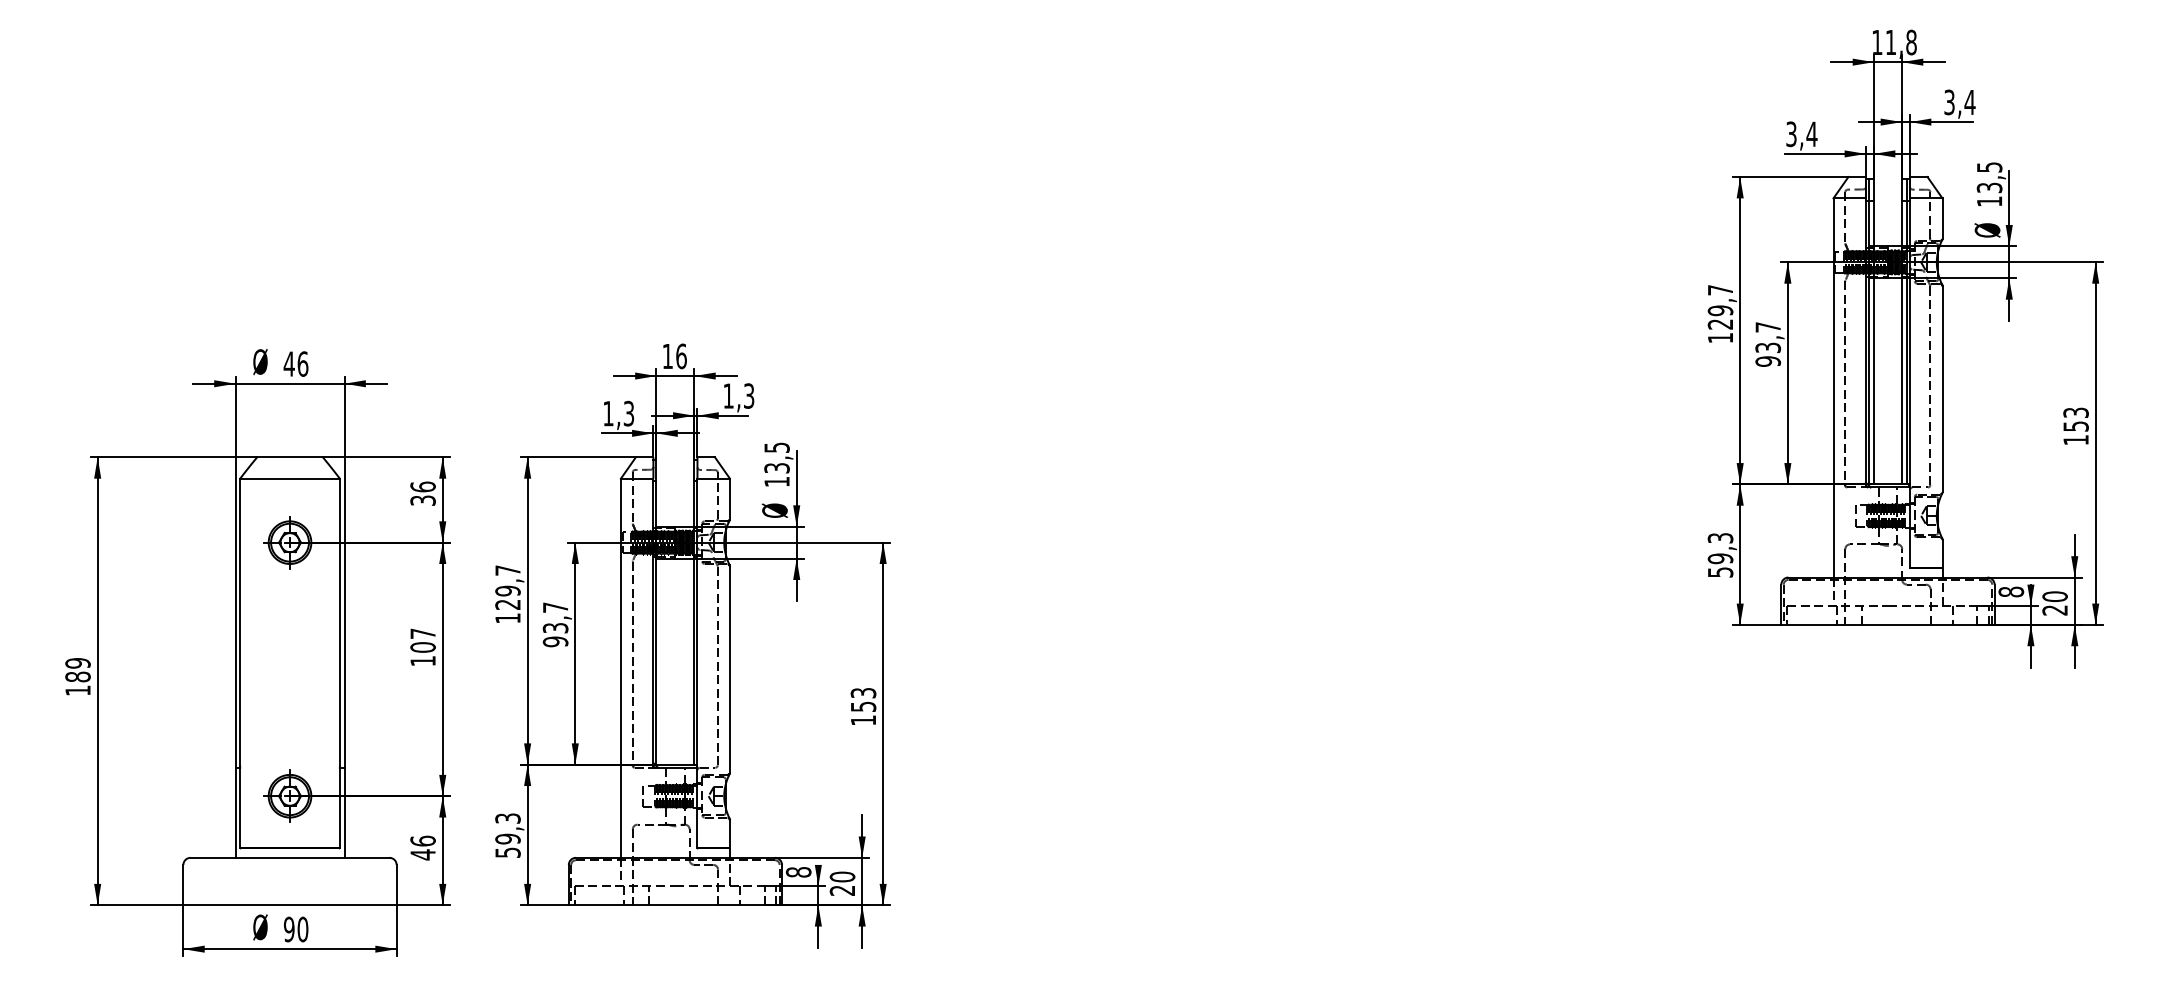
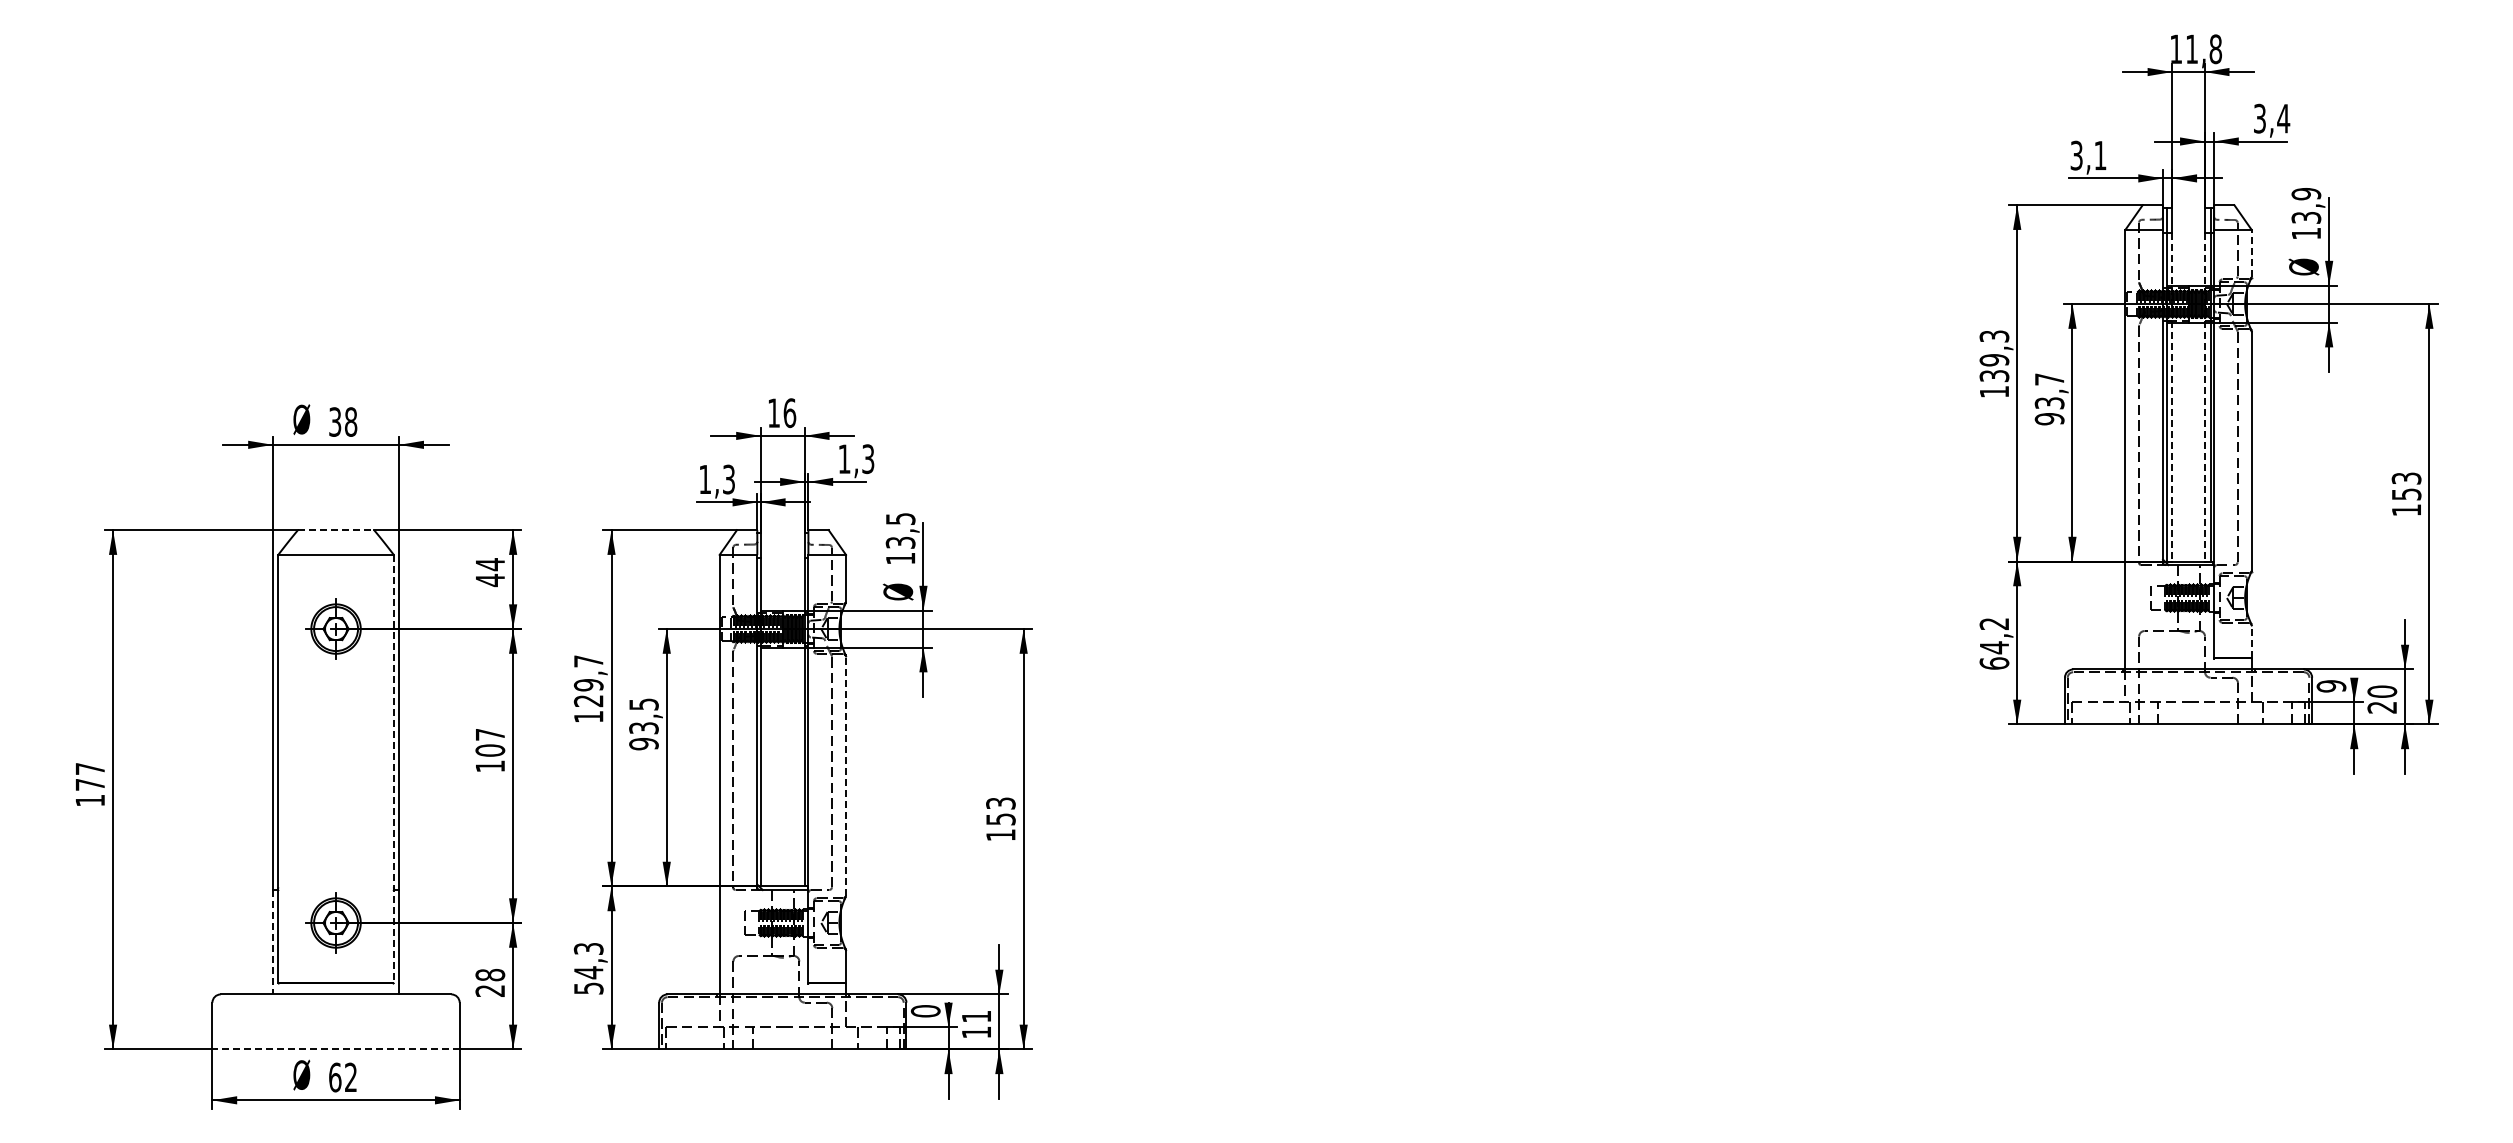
text: (1811, 134) -> (2099, 155), 3,4 -> 3,1
text: (1988, 167) -> (2305, 194), 13,5 -> 13,9
line: (1942, 217) -> (2251, 252), solid -> dashed
text: (1720, 307) -> (1994, 356), 129,7 -> 139,3
line: (1874, 342) -> (2172, 397), solid -> dashed
line: (1901, 342) -> (2204, 397), solid -> dashed
text: (295, 363) -> (342, 421), 46 -> 38
line: (290, 457) -> (336, 530), solid -> dashed
text: (423, 493) -> (490, 572), 36 -> 44
line: (1942, 553) -> (2251, 641), solid -> dashed
text: (1720, 555) -> (1994, 643), 59,3 -> 64,2
text: (2011, 592) -> (2331, 686), 8 -> 9
text: (555, 607) -> (643, 704), 93,7 -> 93,5
line: (339, 662) -> (393, 768), solid -> dashed
text: (78, 669) -> (90, 776), 189 -> 177
line: (730, 669) -> (846, 776), solid -> dashed
line: (235, 813) -> (272, 942), solid -> dashed
text: (507, 838) -> (588, 972), 59,3 -> 54,3
text: (423, 847) -> (490, 982), 46 -> 28
text: (798, 872) -> (925, 1011), 8 -> 0
text: (842, 883) -> (976, 1024), 20 -> 11
line: (290, 905) -> (336, 1049), solid -> dashed
text: (296, 929) -> (343, 1077), 90 -> 62

